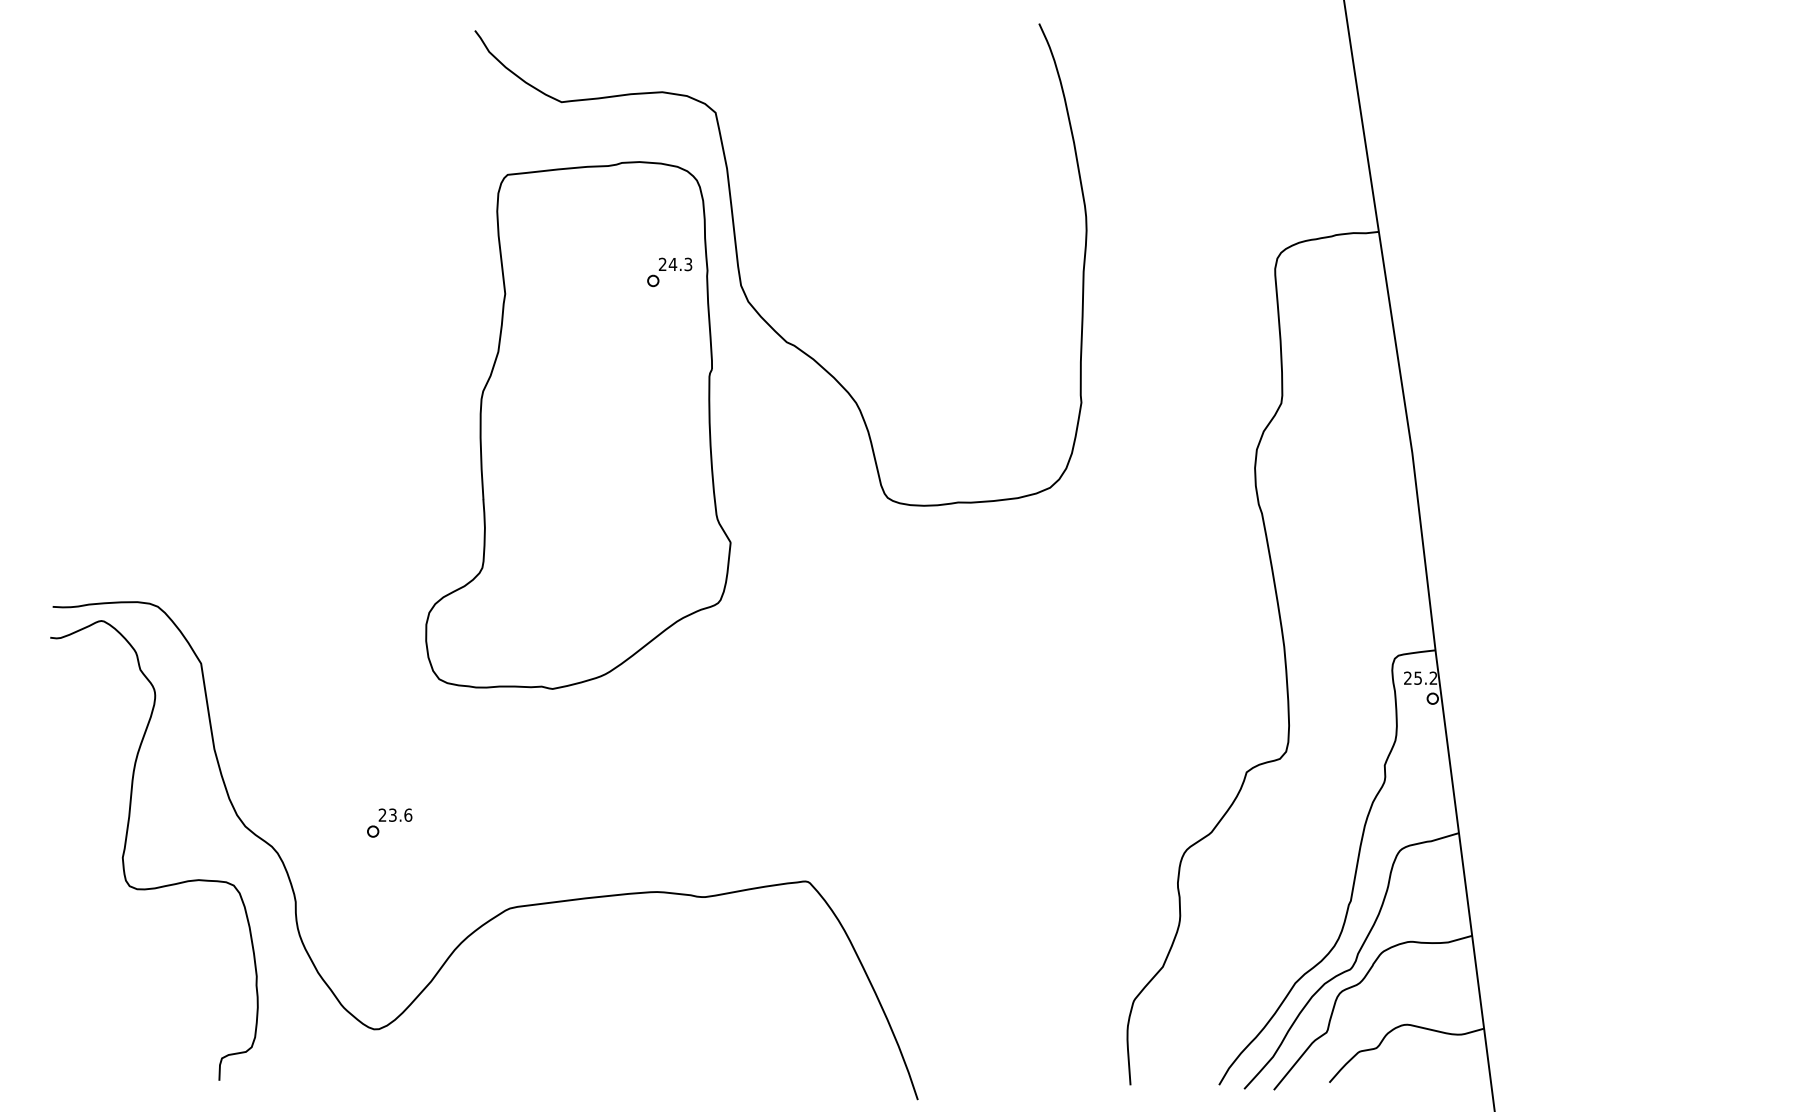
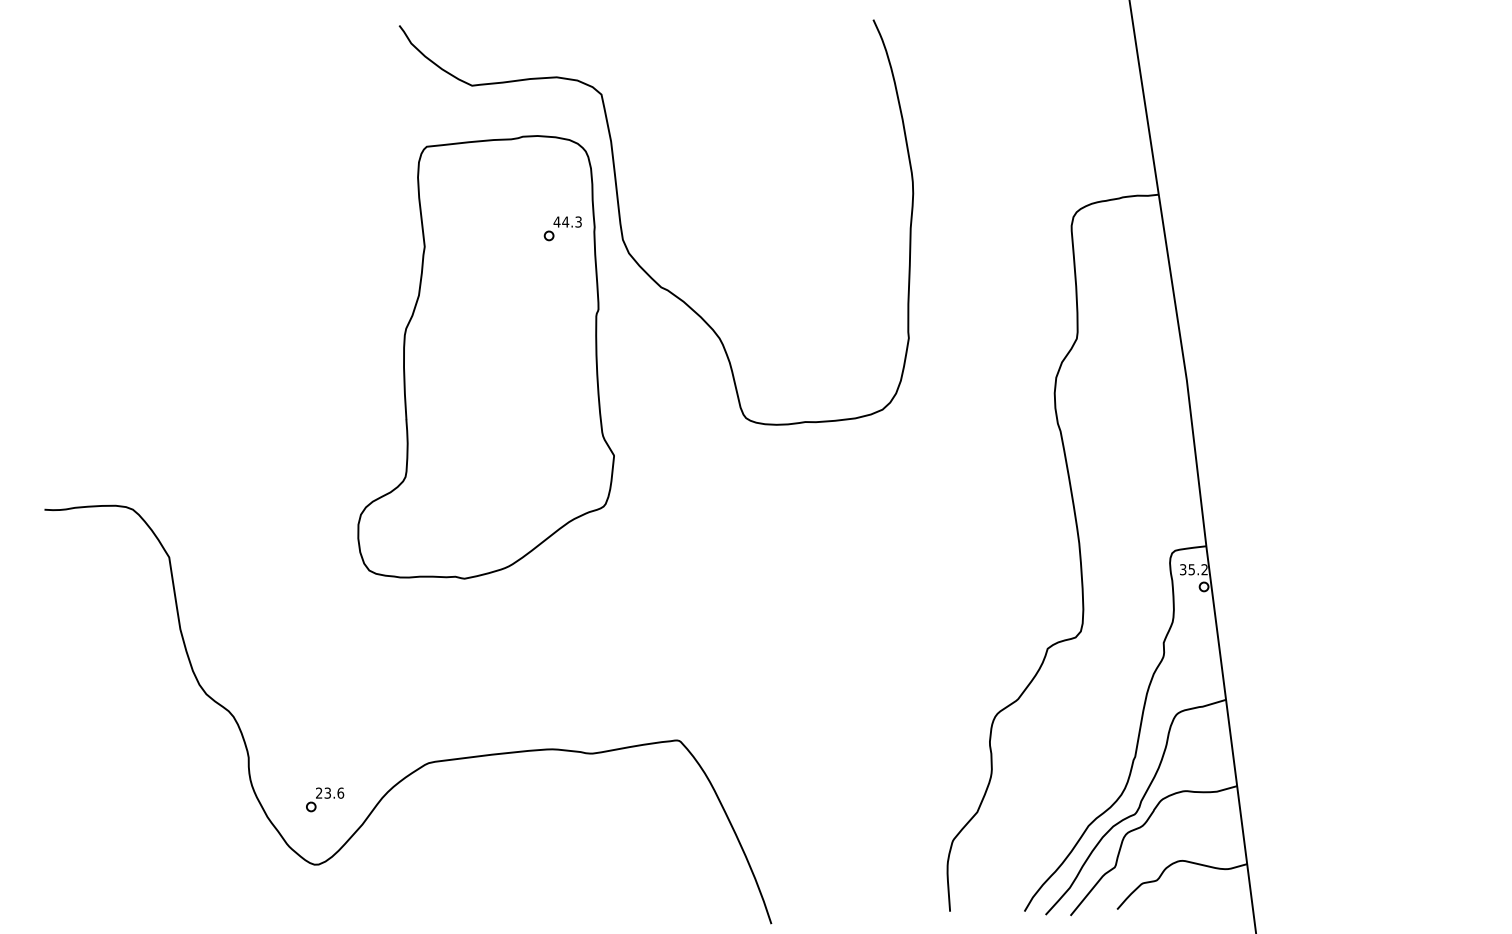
text: (662, 263) -> (556, 221), 24.3 -> 44.3
text: (1407, 678) -> (1182, 569), 25.2 -> 35.2
part: (389, 822) -> (324, 799), moved
curve: (126, 845) -> (106, 710), removed

